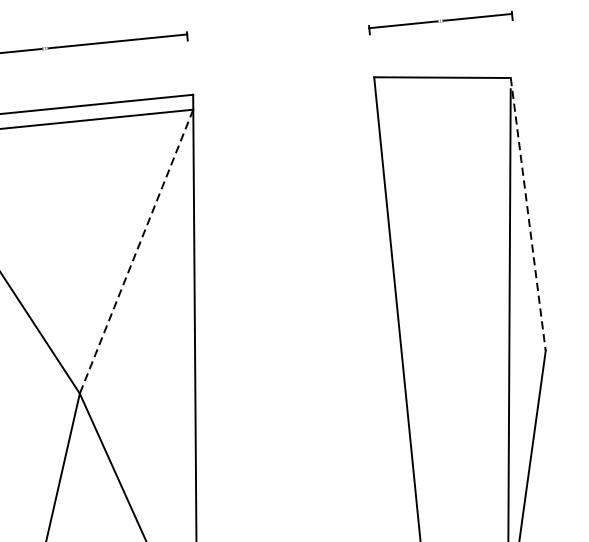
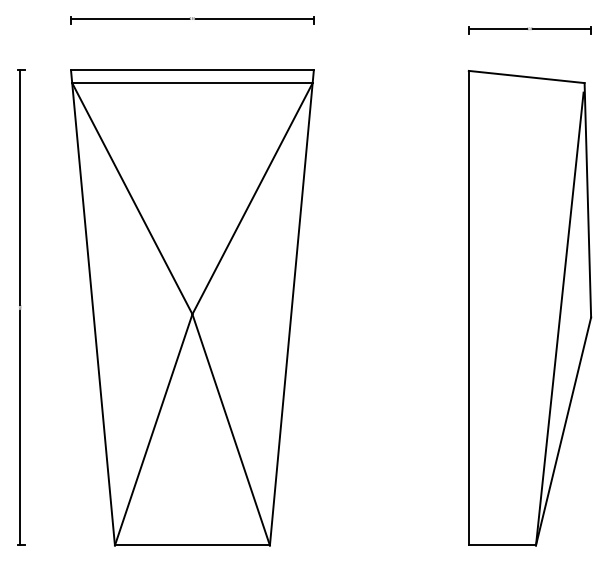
line: (527, 214) -> (587, 200), dashed -> solid
line: (136, 252) -> (252, 199), dashed -> solid

